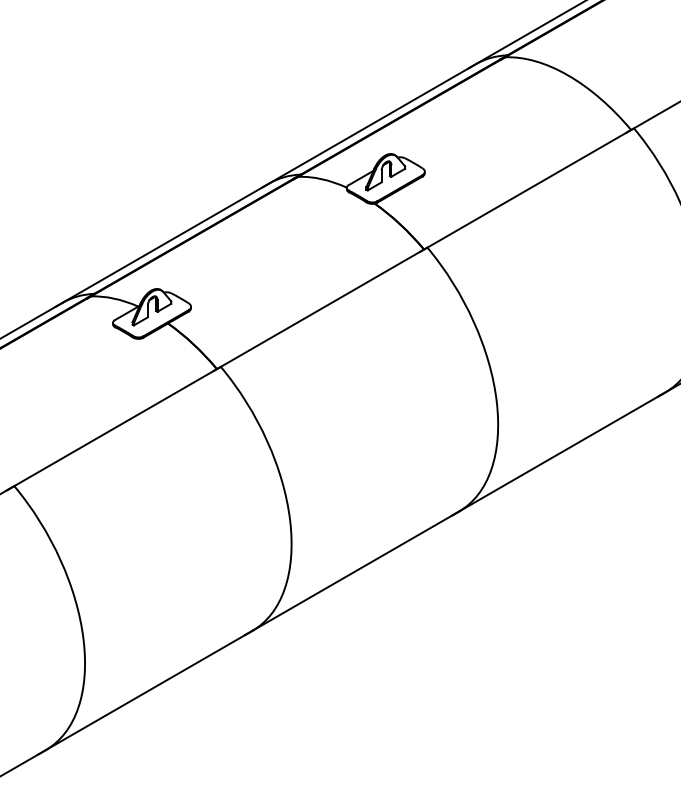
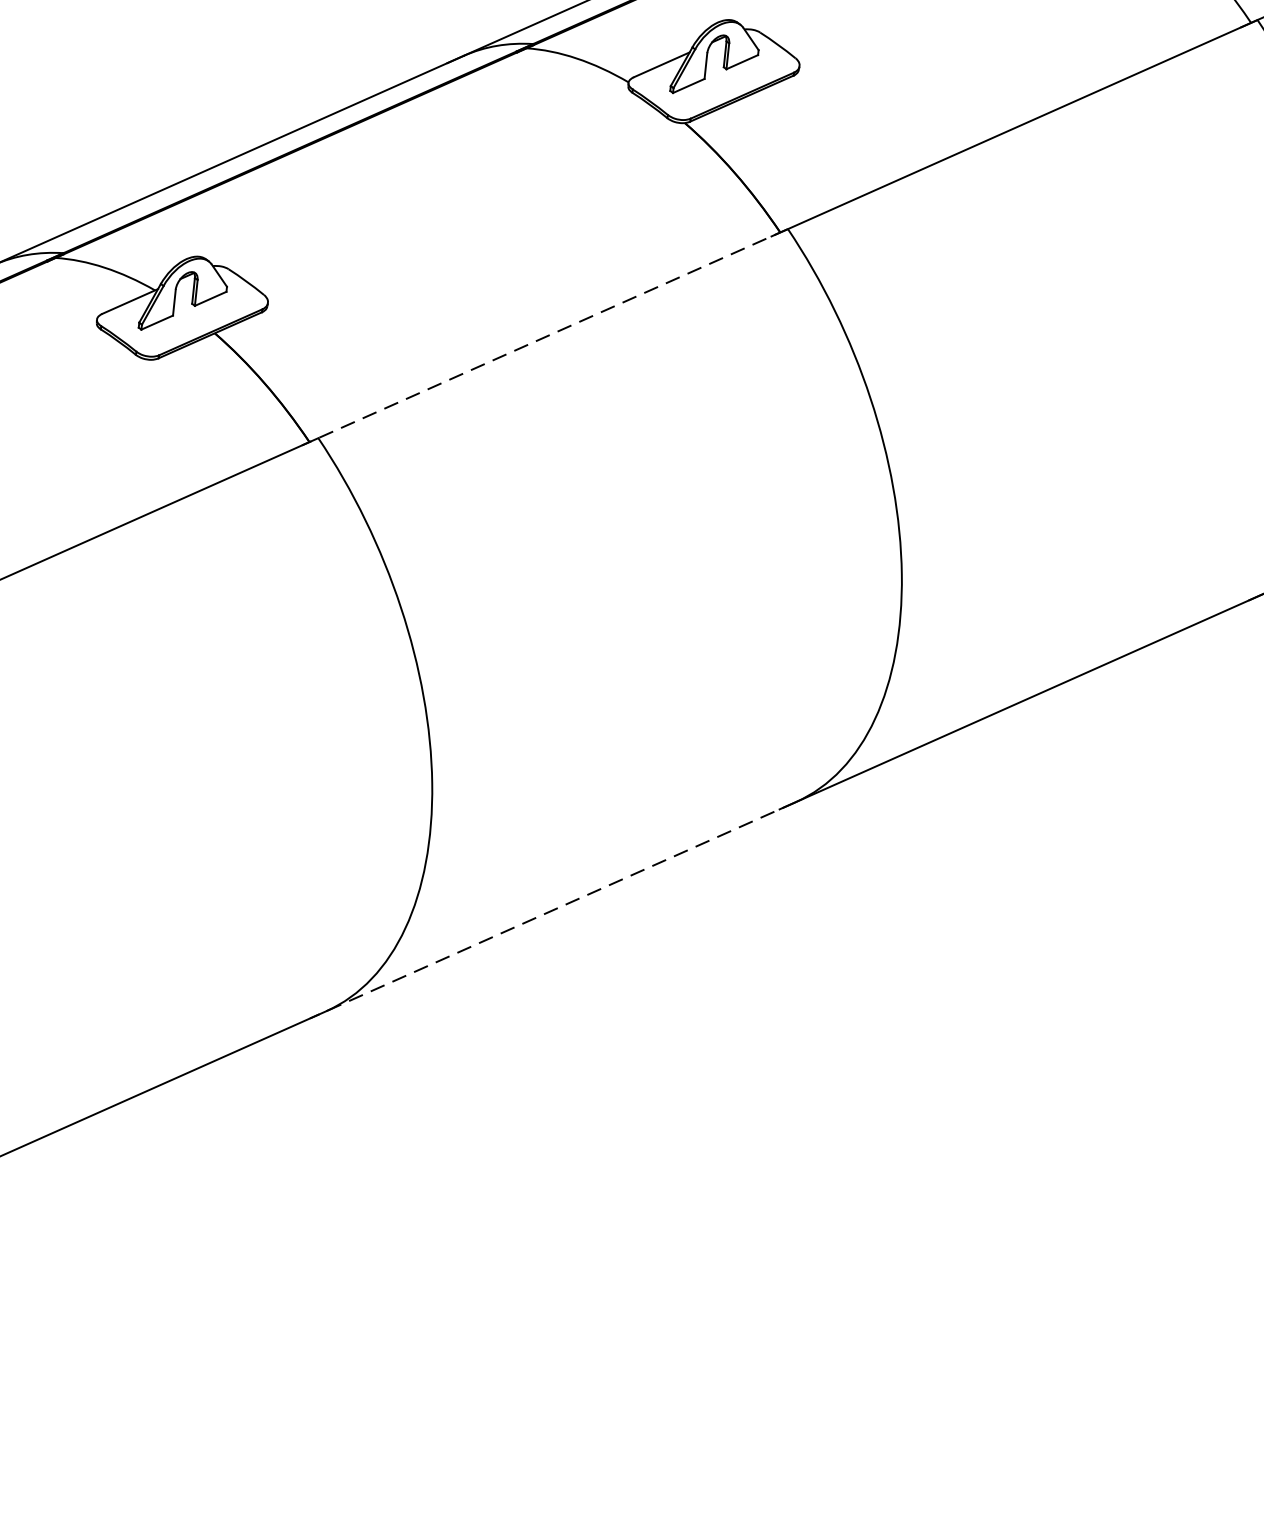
line: (320, 309) -> (544, 337), solid -> dashed
line: (351, 573) -> (551, 910), solid -> dashed

